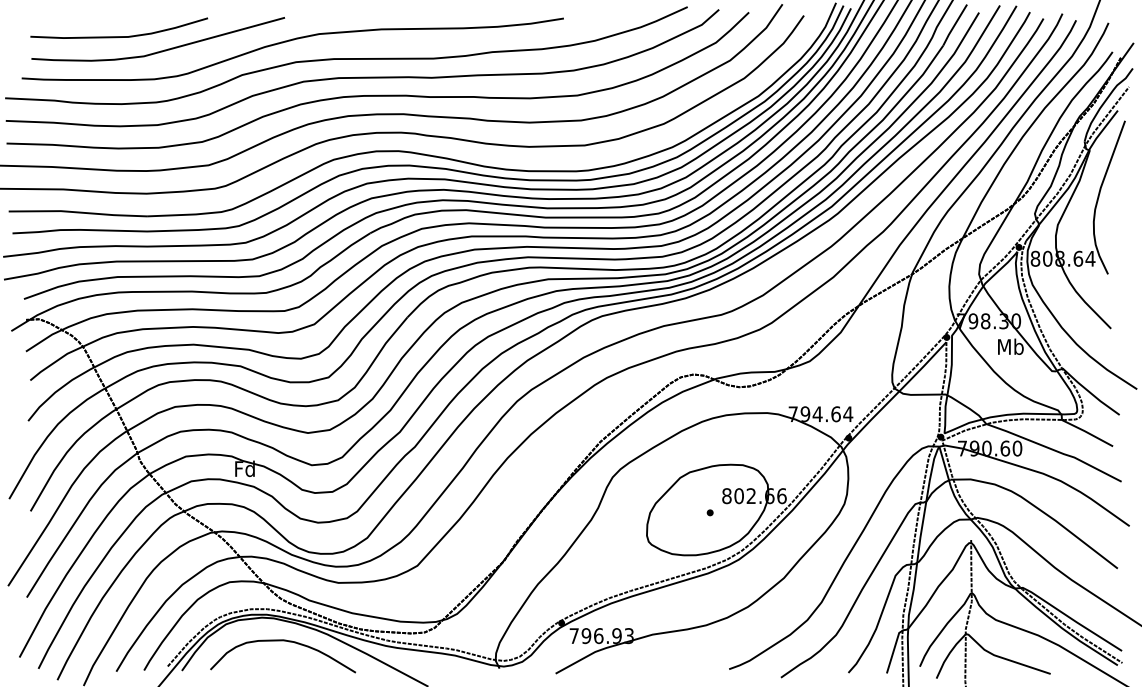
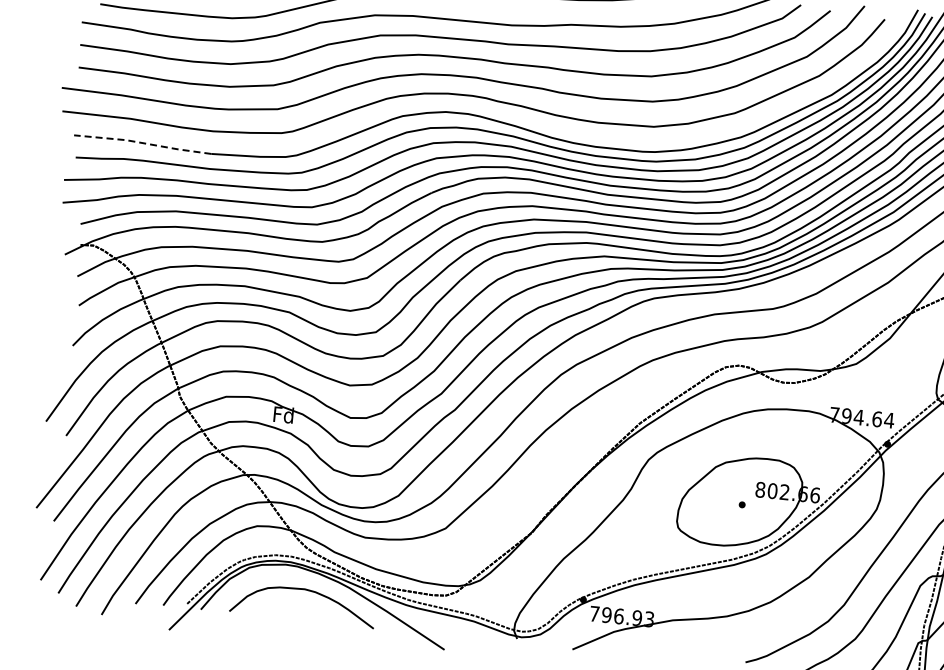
line: (77, 212) -> (142, 143), solid -> dashed

